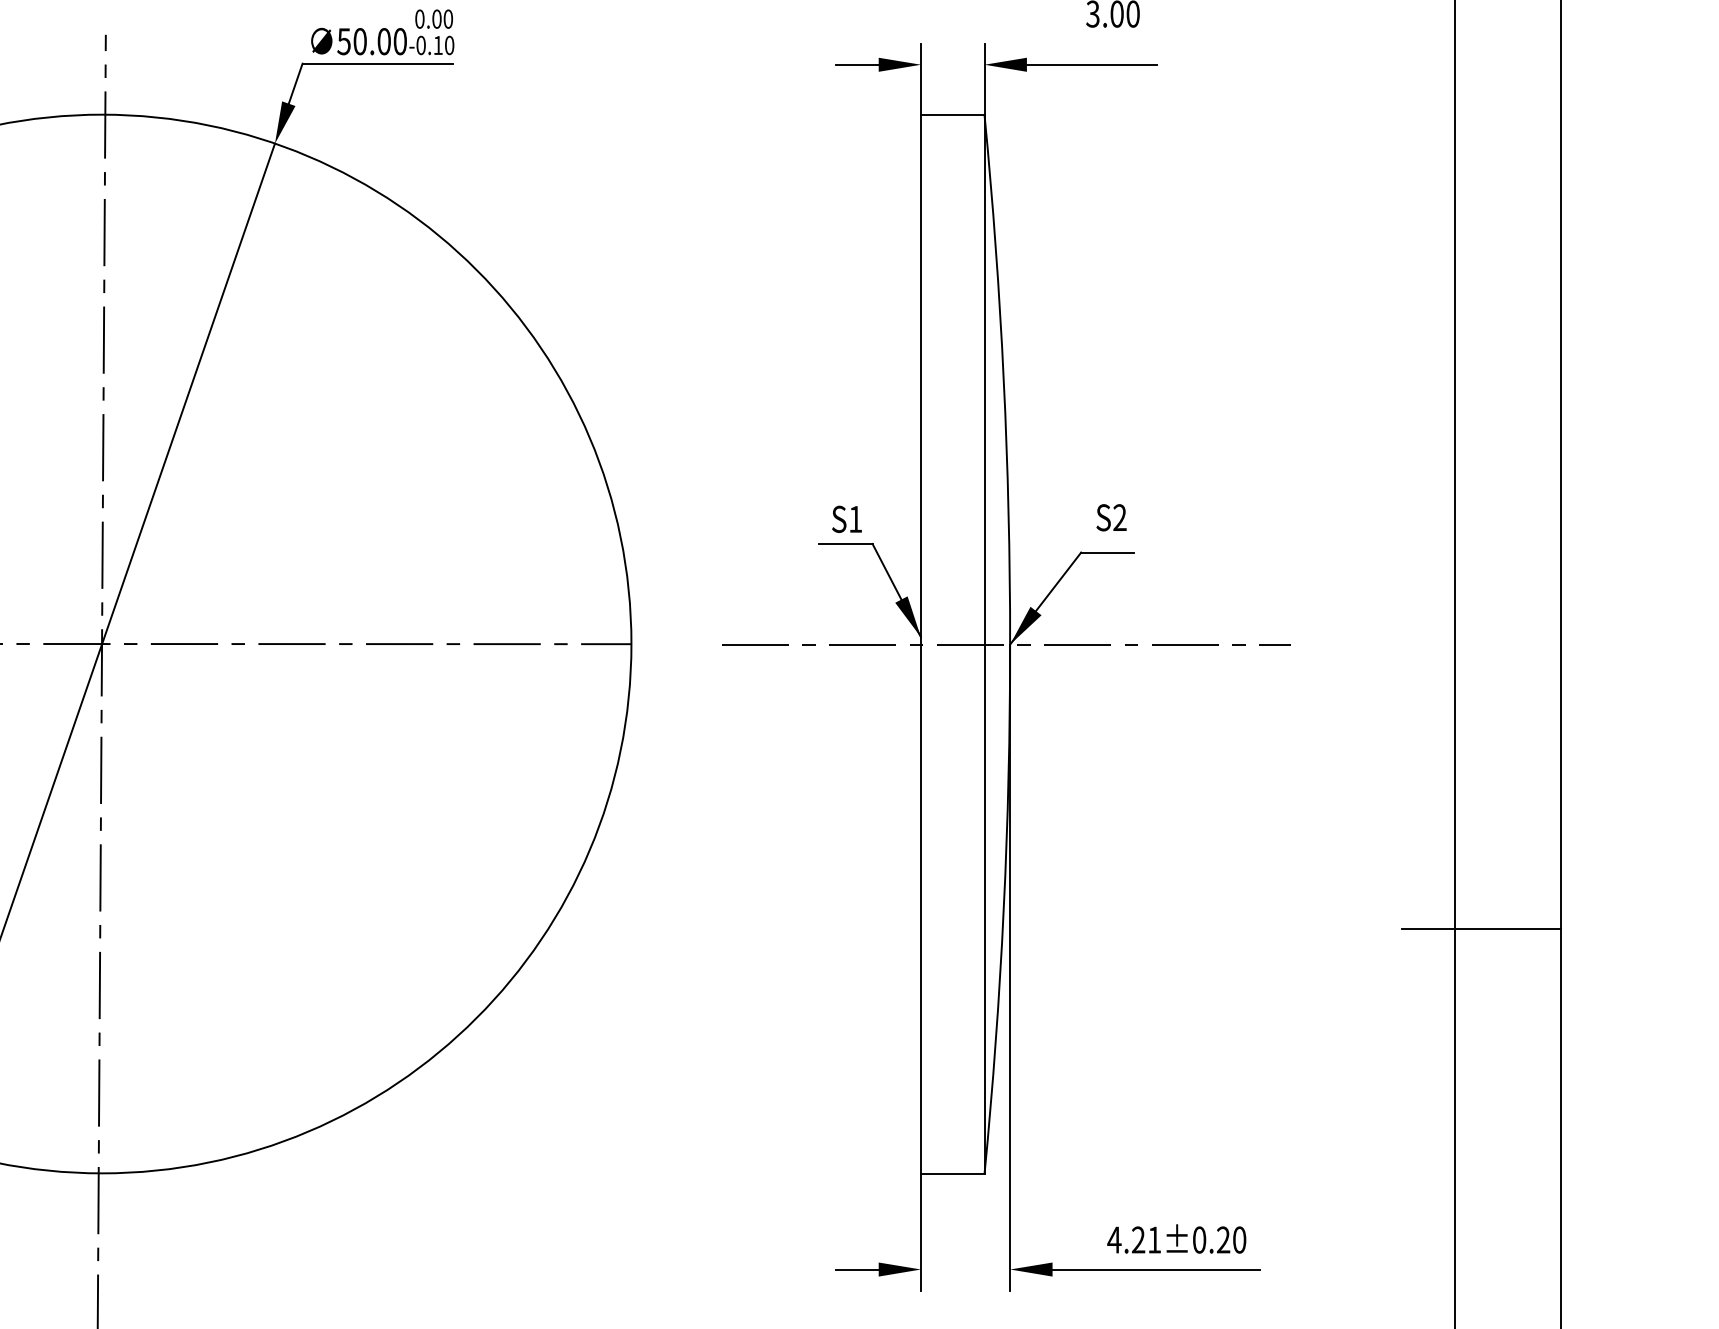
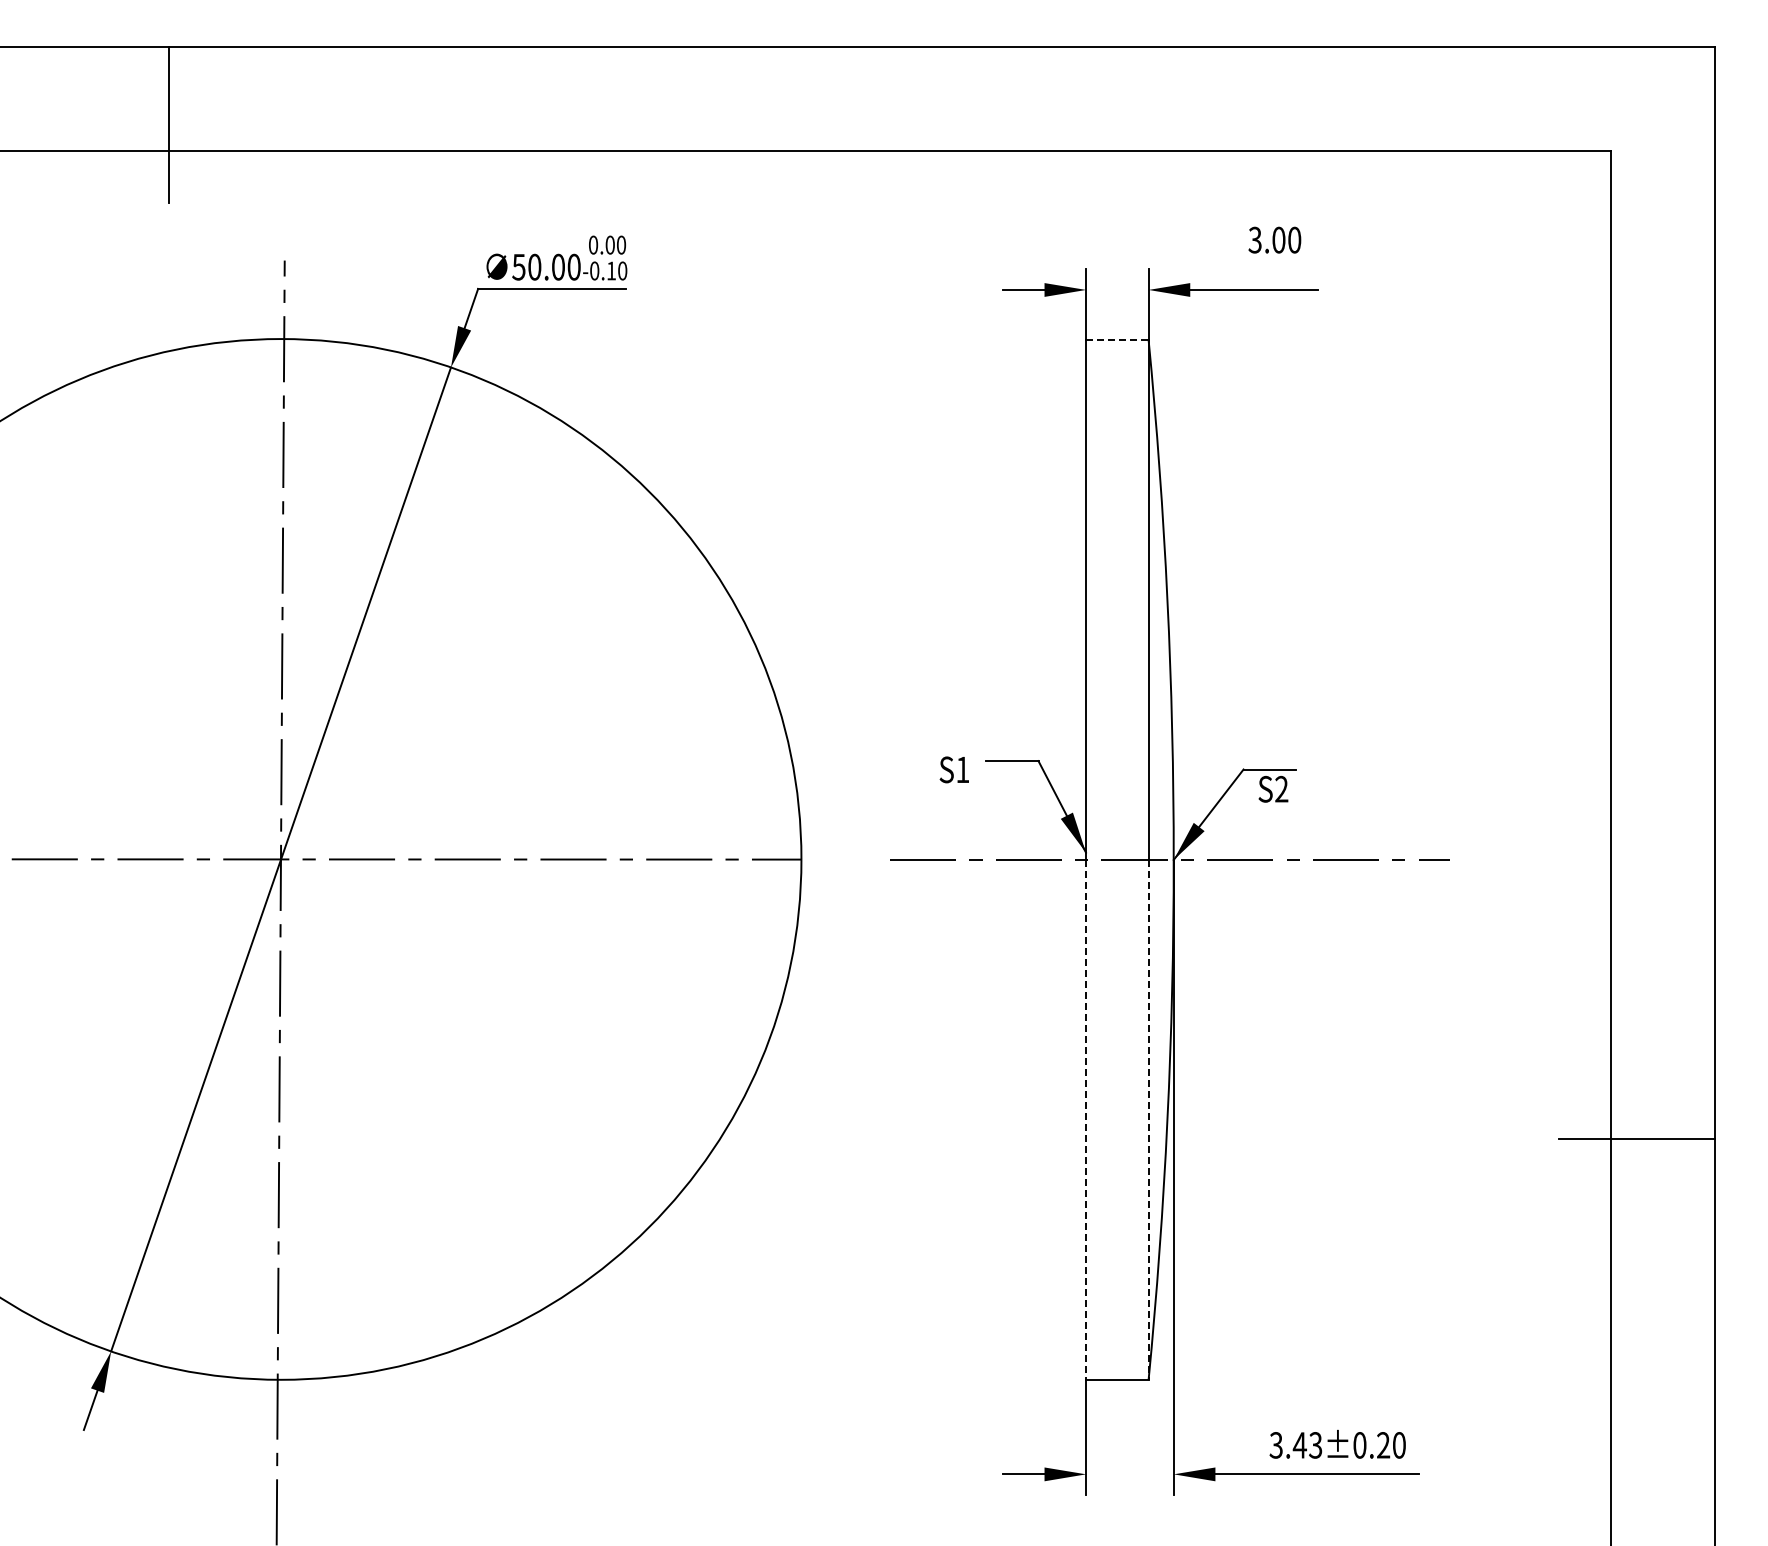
line: (952, 115) -> (1117, 339), solid -> dashed
text: (1111, 517) -> (1273, 789), moved
text: (846, 518) -> (953, 769), moved
line: (921, 909) -> (1086, 1120), solid -> dashed
line: (984, 909) -> (1148, 1120), solid -> dashed
text: (1134, 1240) -> (1295, 1445), 4.21±0.20 -> 3.43±0.20

